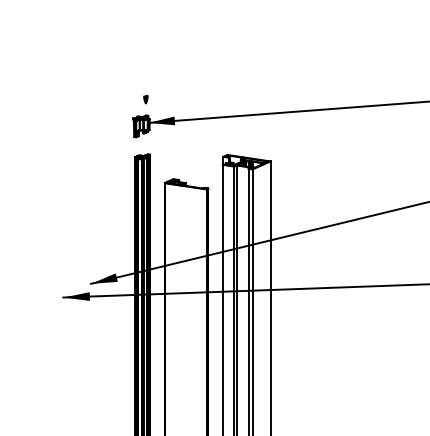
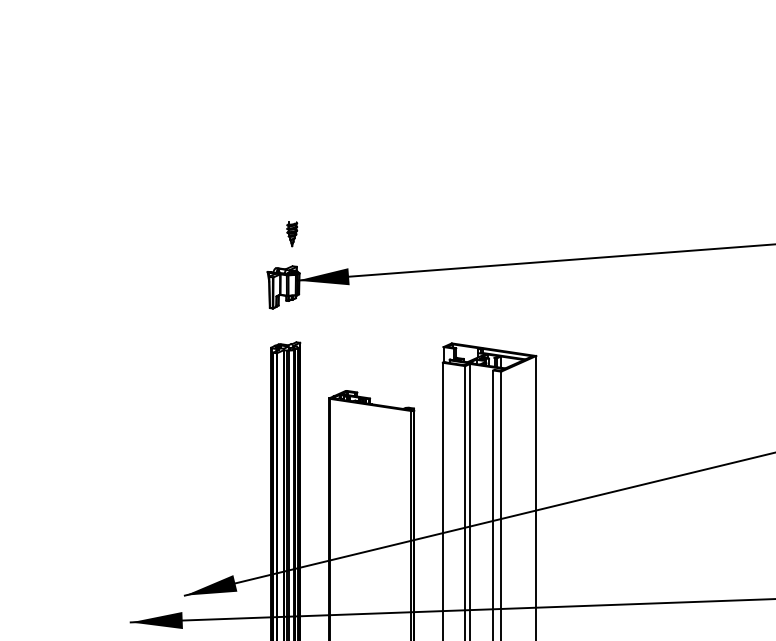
part: (145, 99) -> (291, 234), size x1.6

